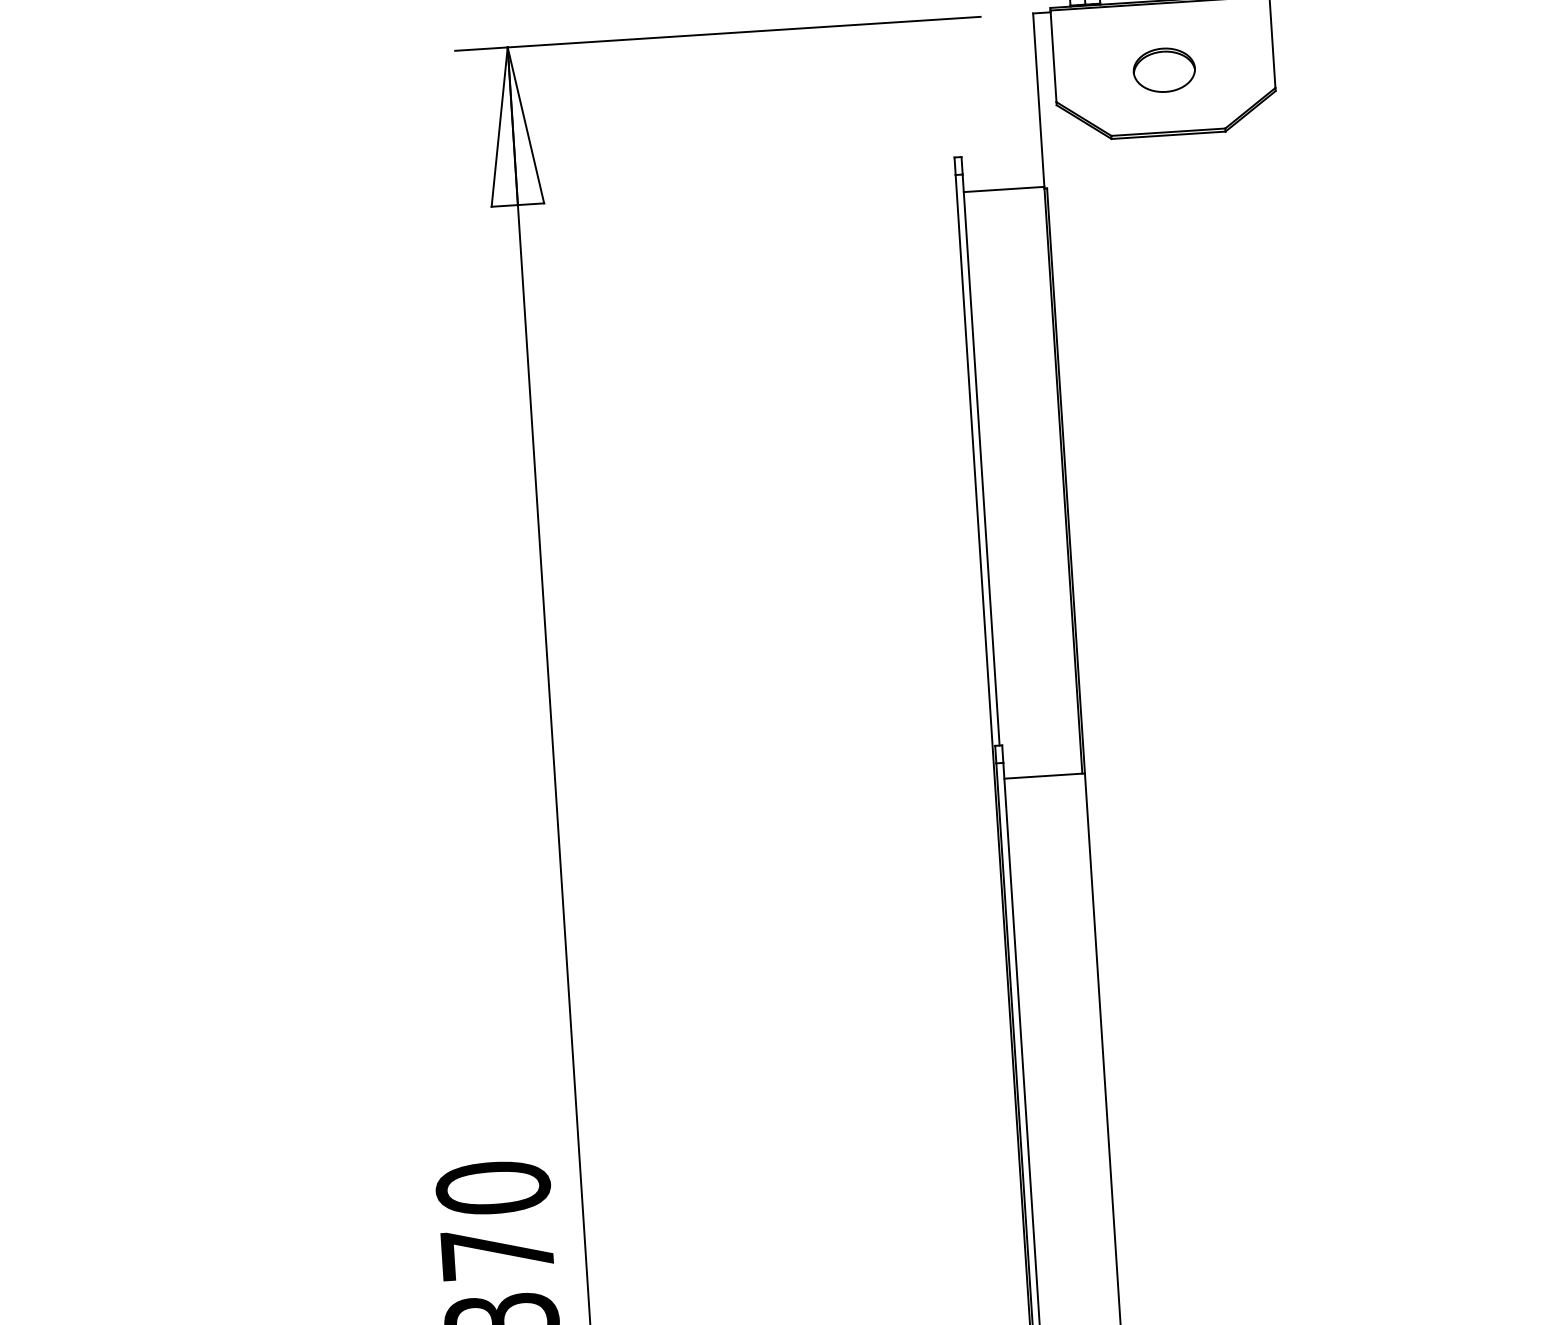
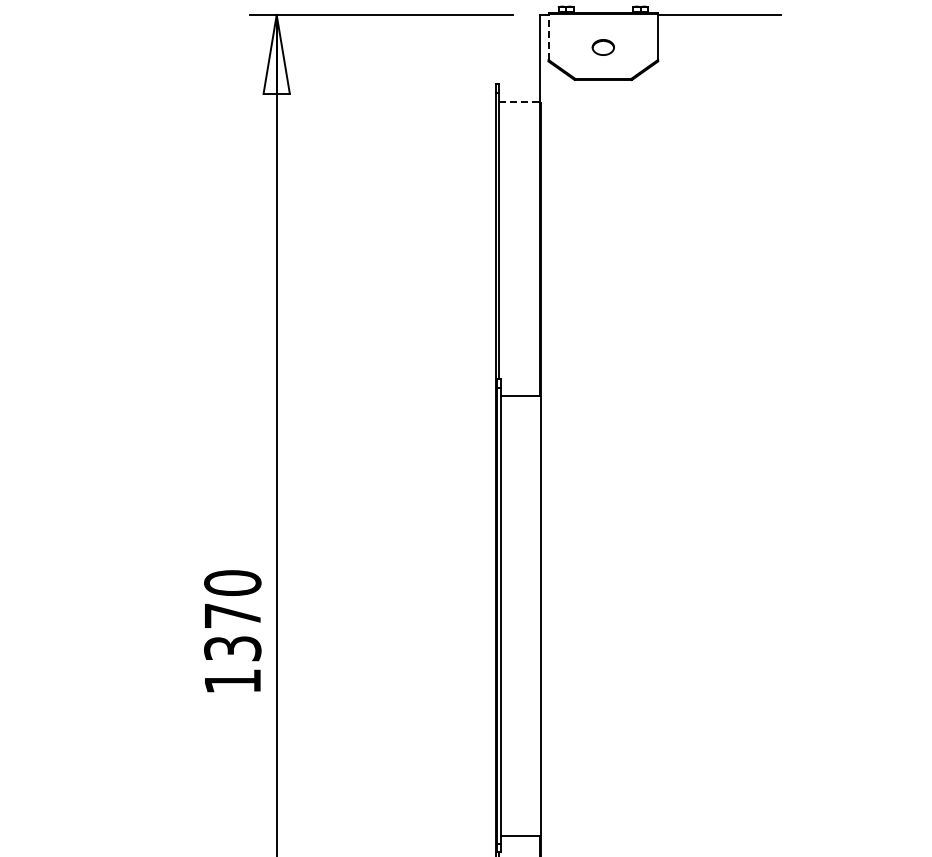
line: (1053, 55) -> (548, 36), solid -> dashed
part: (1164, 70) -> (603, 47), size x0.7
line: (1005, 188) -> (520, 101), solid -> dashed

